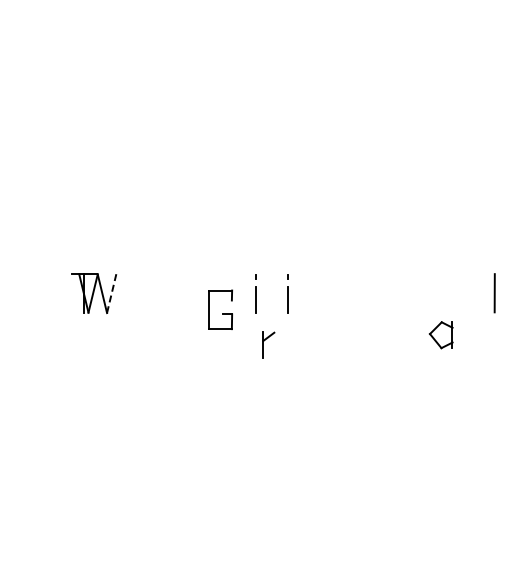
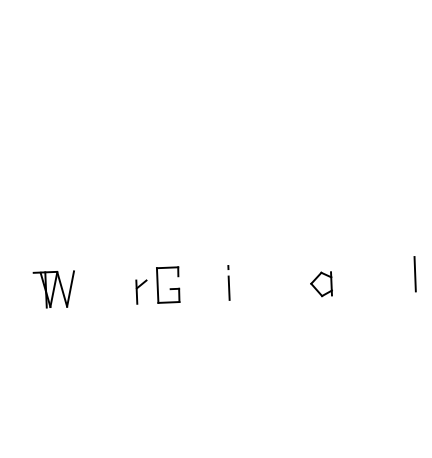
line: (111, 293) -> (70, 288), dashed -> solid
line: (255, 293) -> (199, 283), removed
part: (220, 309) -> (168, 284), moved
part: (440, 335) -> (320, 284), moved
part: (268, 344) -> (141, 291), moved

